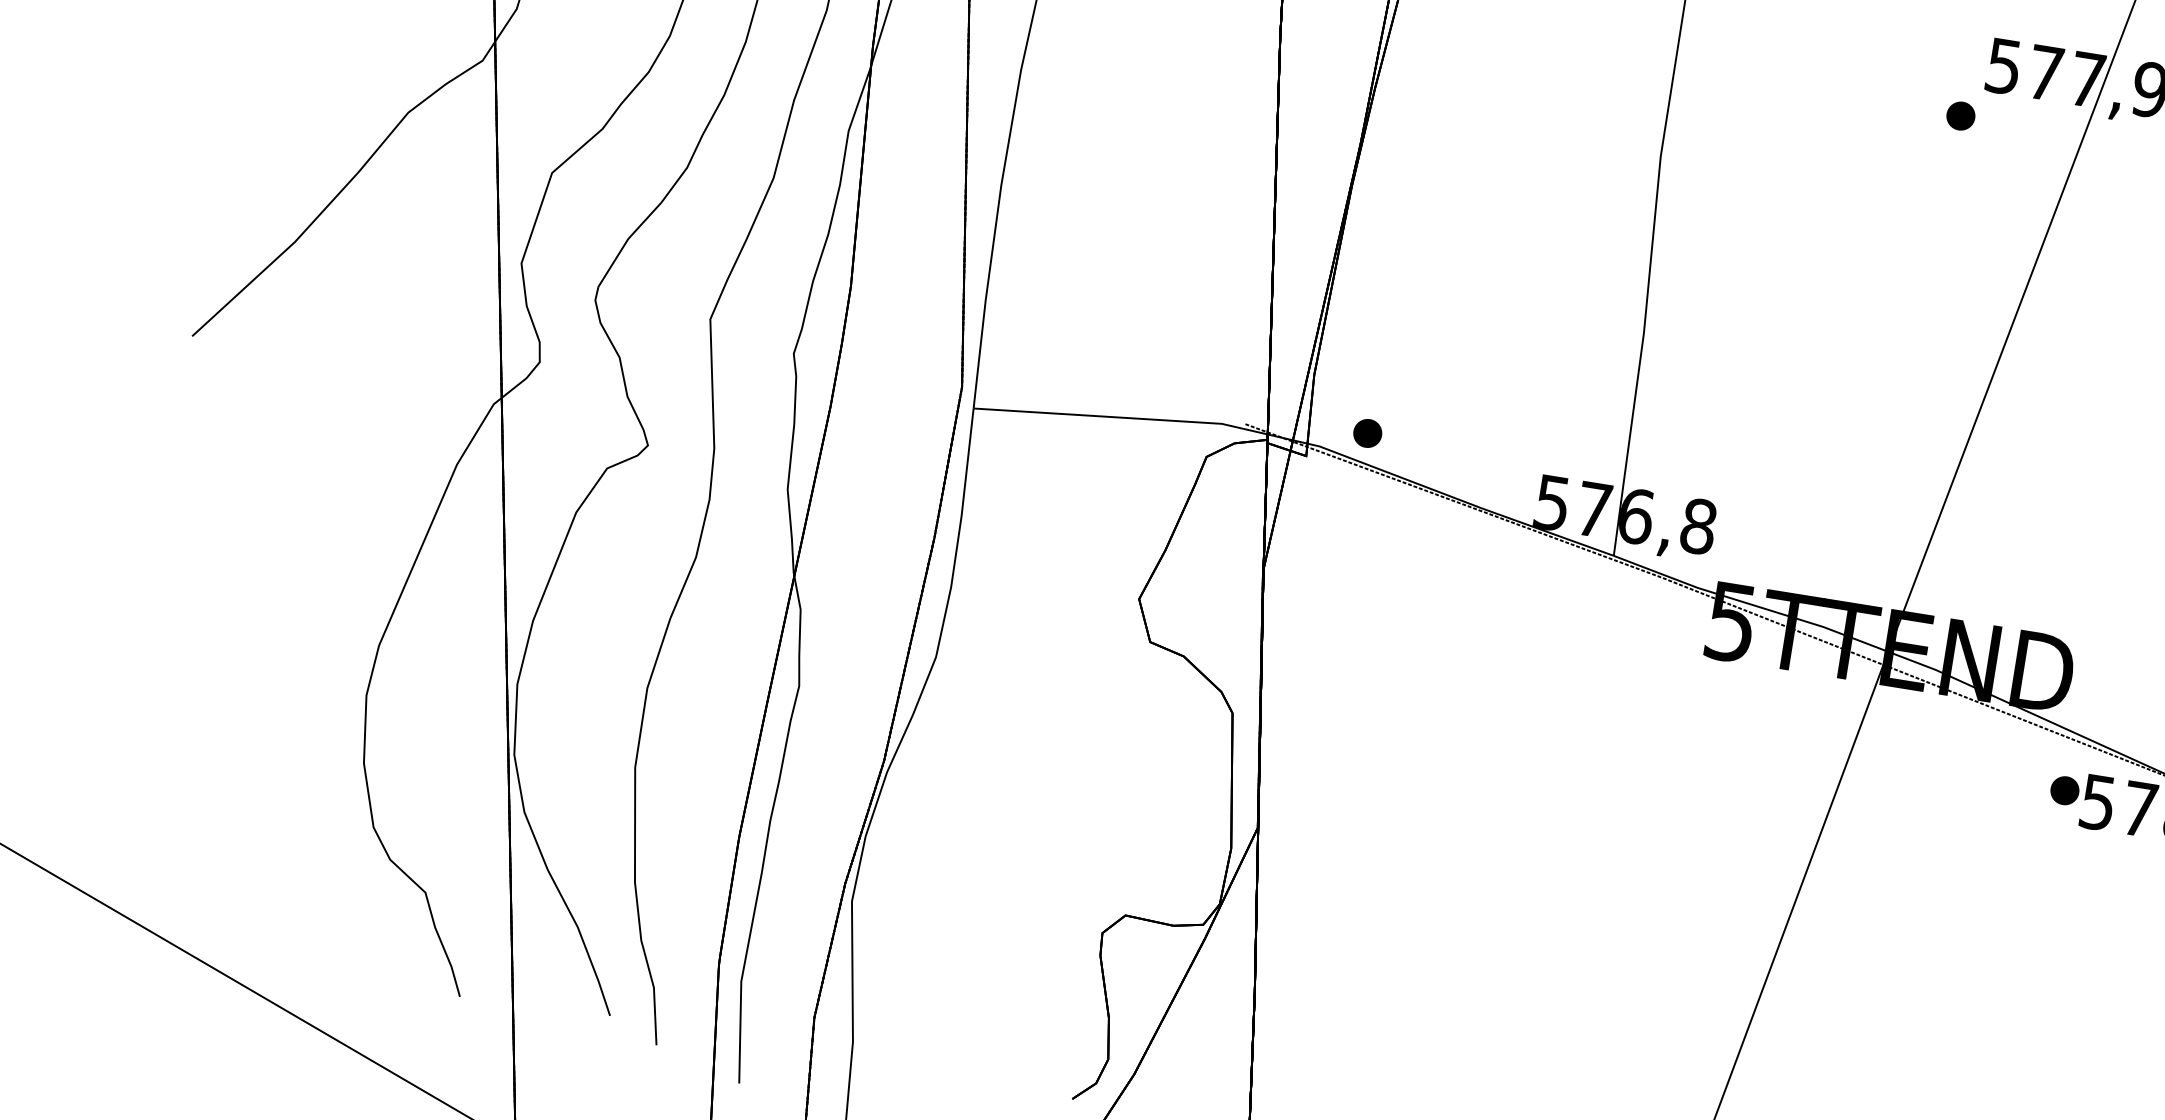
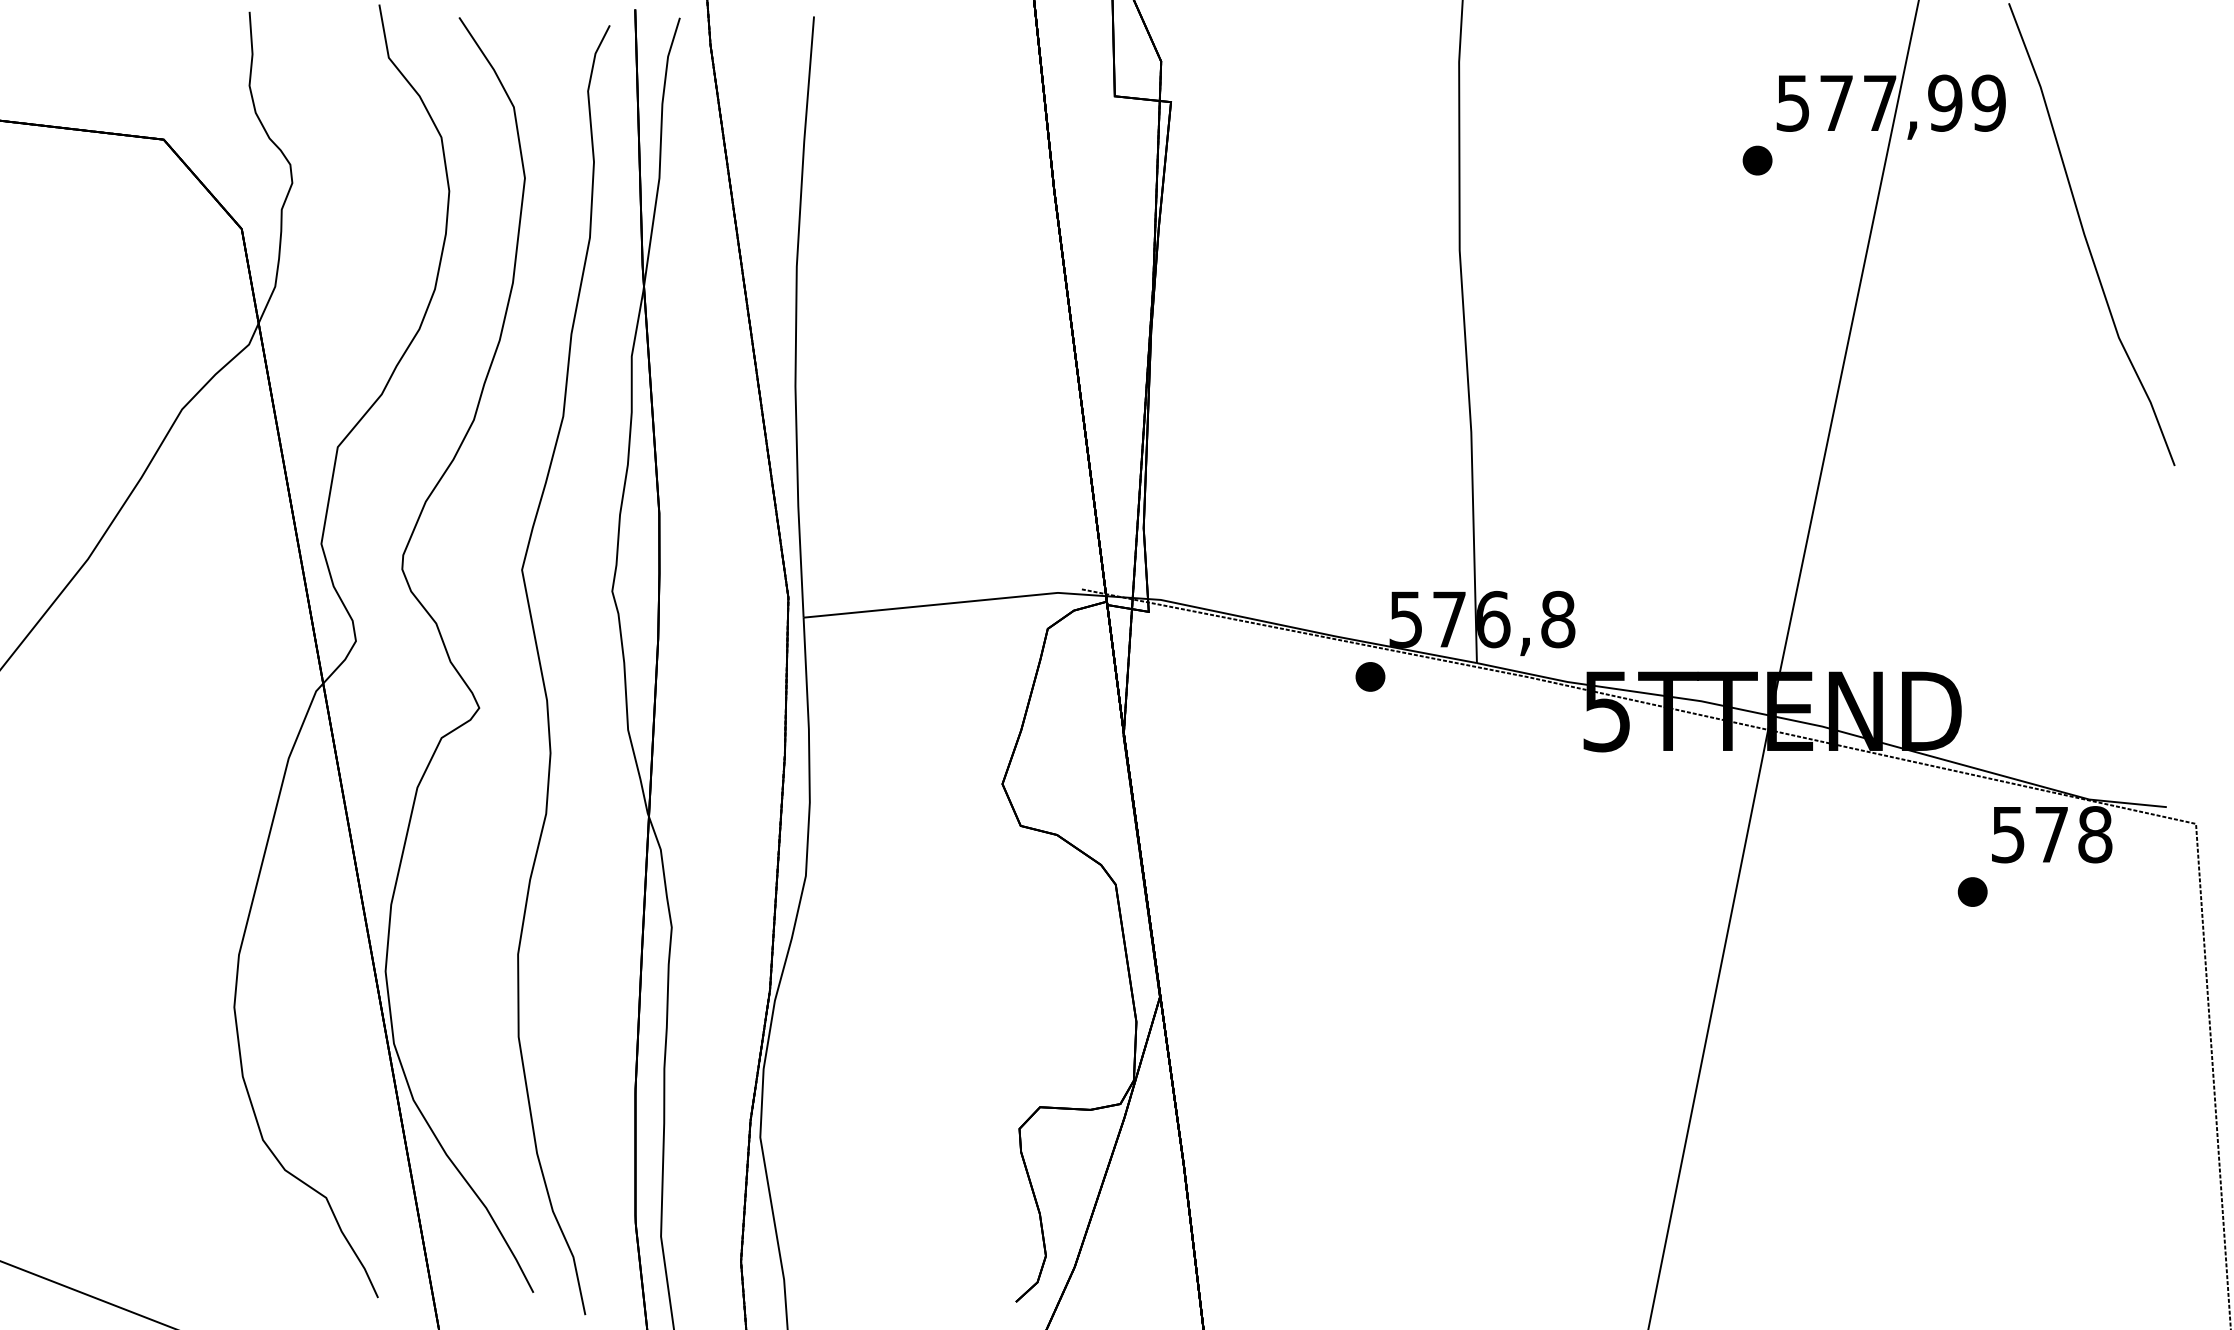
part: (1367, 433) -> (1370, 676), moved
part: (2064, 790) -> (1972, 891), moved

